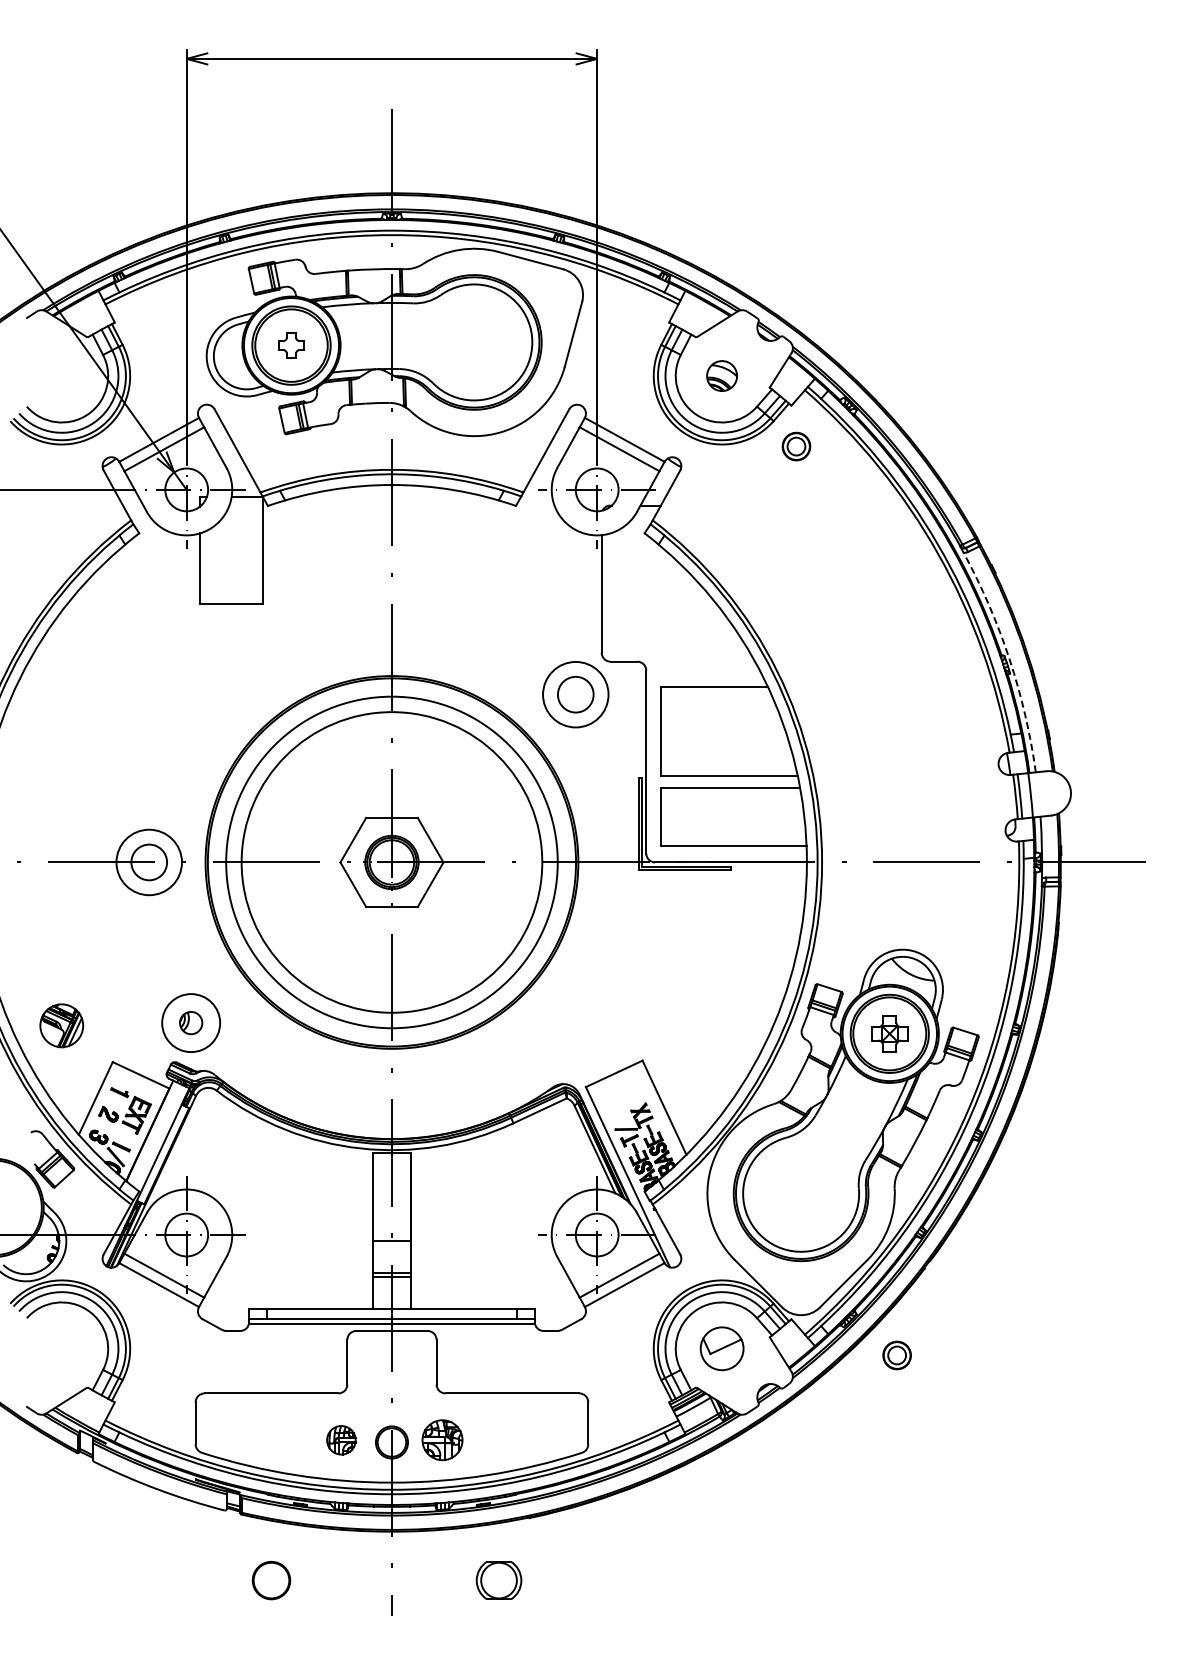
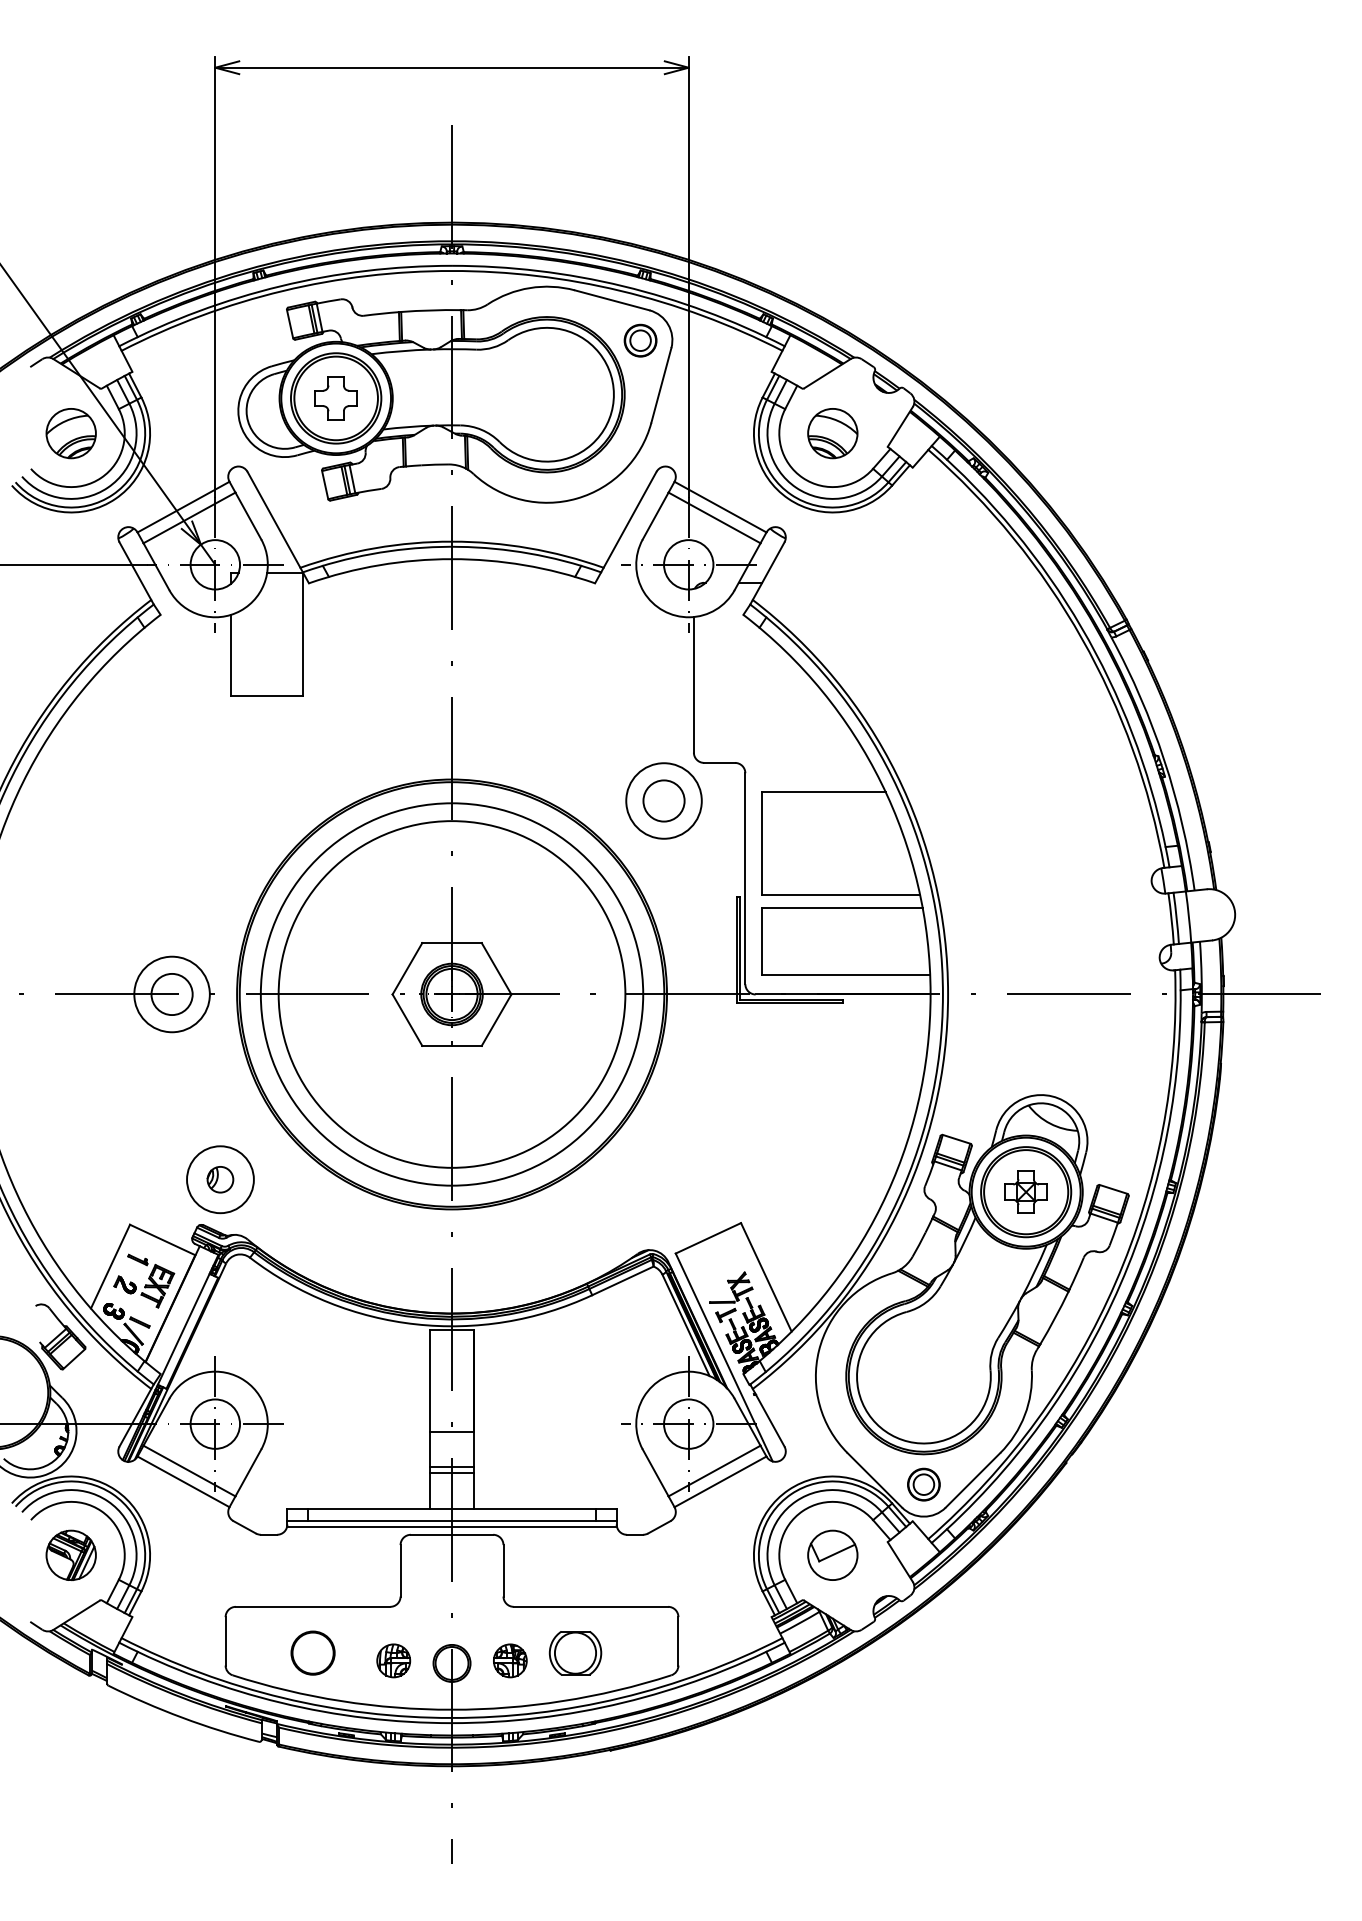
part: (291, 345) -> (336, 398), size x1.43
part: (61, 375) -> (70, 432), added
part: (721, 375) -> (832, 432), size x1.43
part: (796, 446) -> (640, 340), moved
arc: (1009, 659) -> (1164, 760), dashed -> solid
part: (61, 1025) -> (70, 1555), moved
part: (896, 1355) -> (923, 1484), moved
part: (442, 1440) -> (510, 1661), size x0.71
part: (271, 1580) -> (313, 1653), moved
part: (498, 1580) -> (574, 1653), moved

